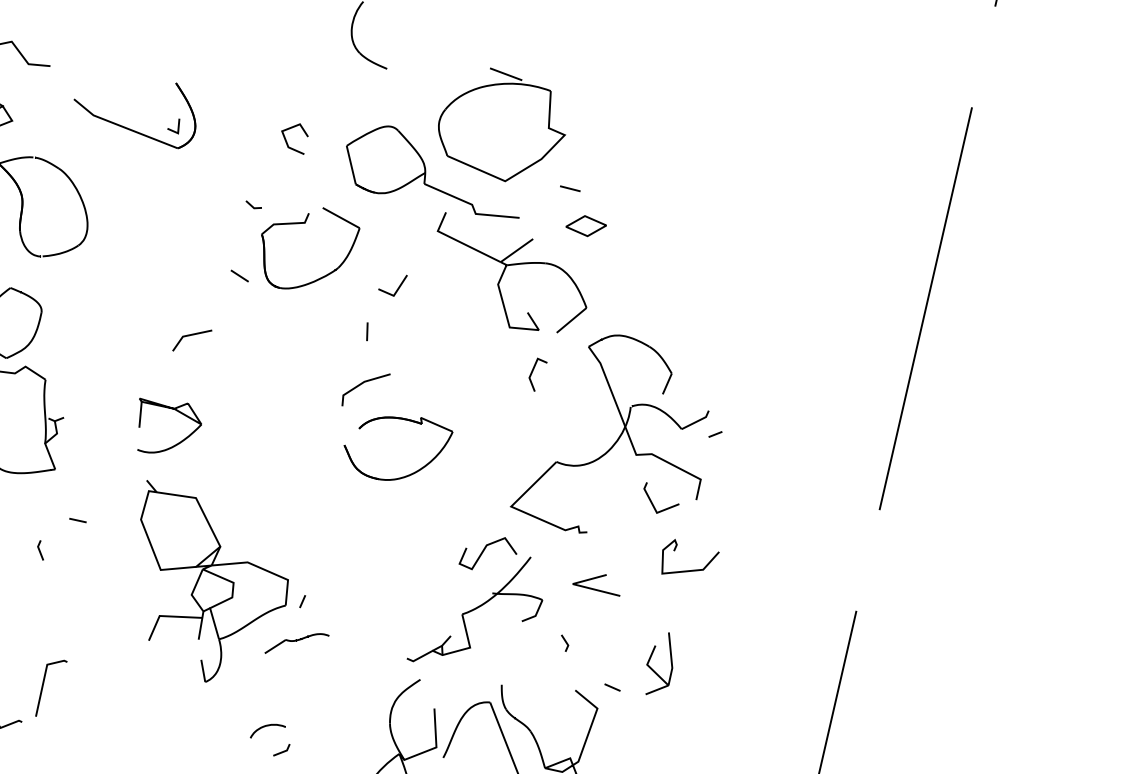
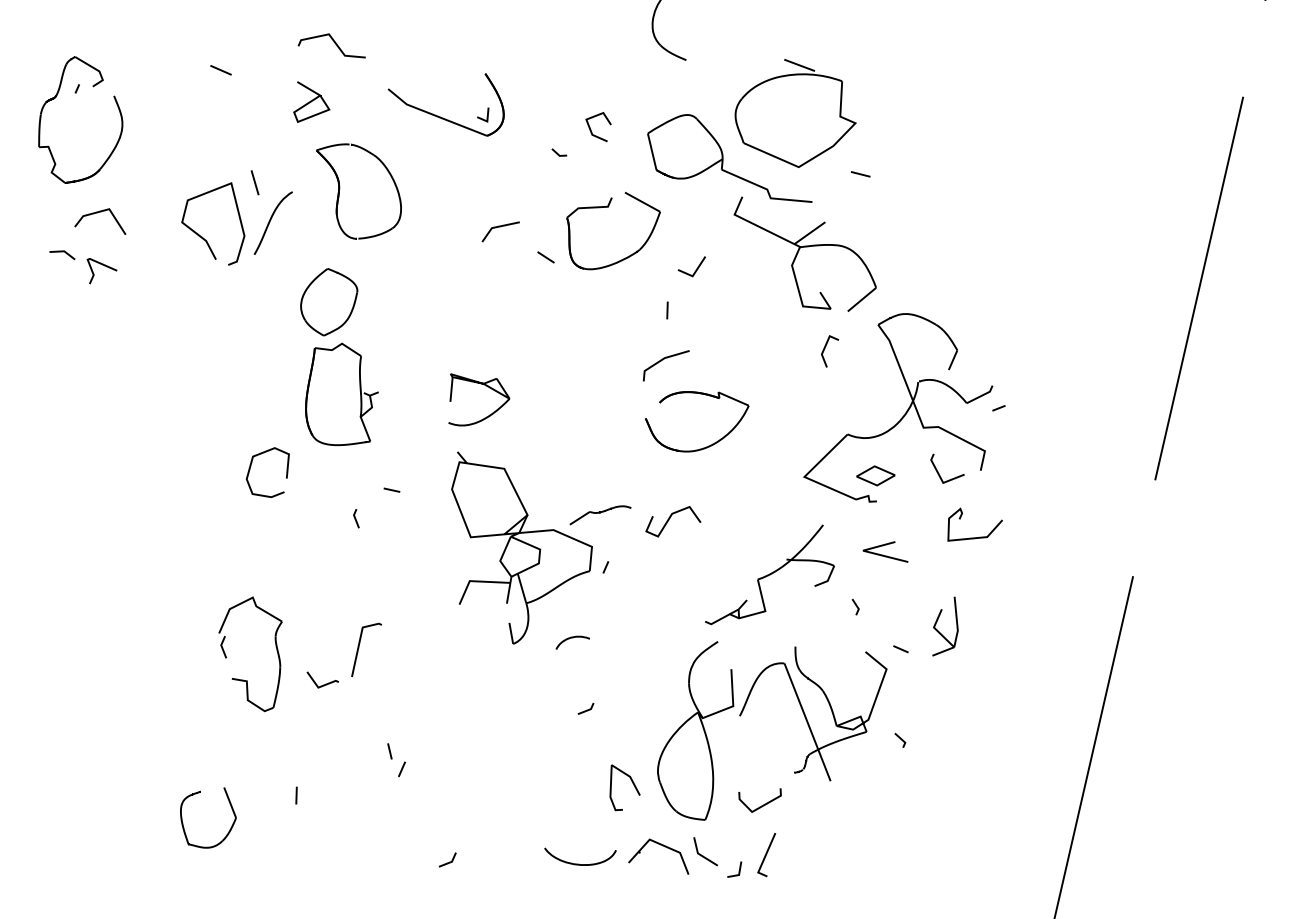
line: (252, 205) -> (558, 153), moved
part: (585, 225) -> (875, 475), moved
line: (191, 335) -> (500, 227), moved
curve: (483, 552) -> (669, 520), moved
part: (296, 643) -> (600, 515), moved
curve: (267, 726) -> (572, 638), moved

